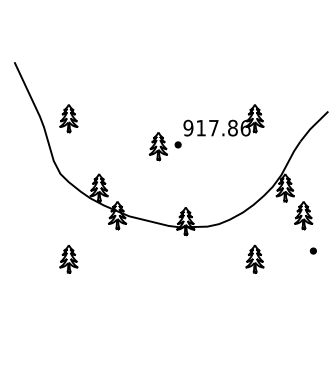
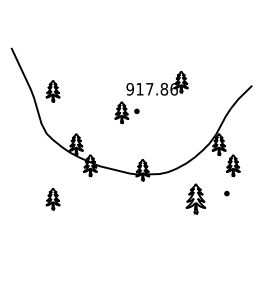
part: (223, 120) -> (157, 83), moved
part: (312, 250) -> (226, 193), moved
part: (254, 259) -> (195, 199), size x1.4

